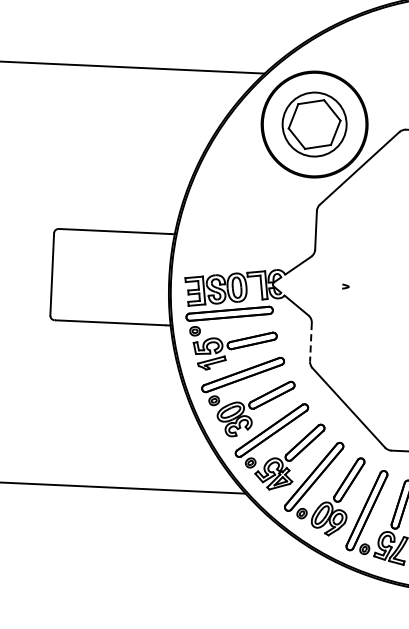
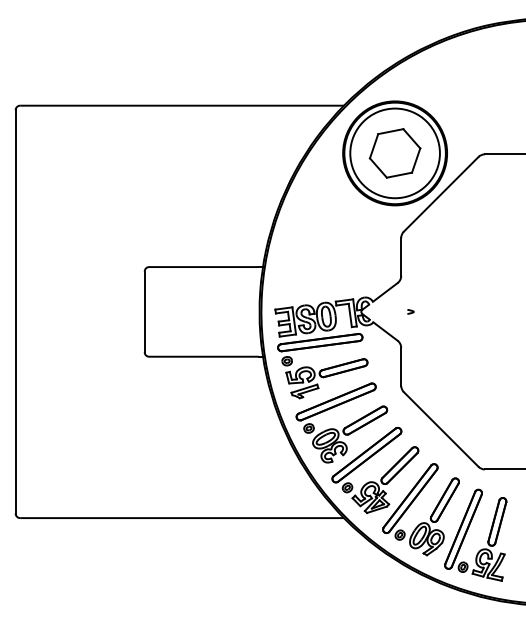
circle: (313, 124) -> (394, 153), size x1.43
part: (345, 286) -> (410, 311), moved
line: (311, 341) -> (401, 366), dashed -> solid

